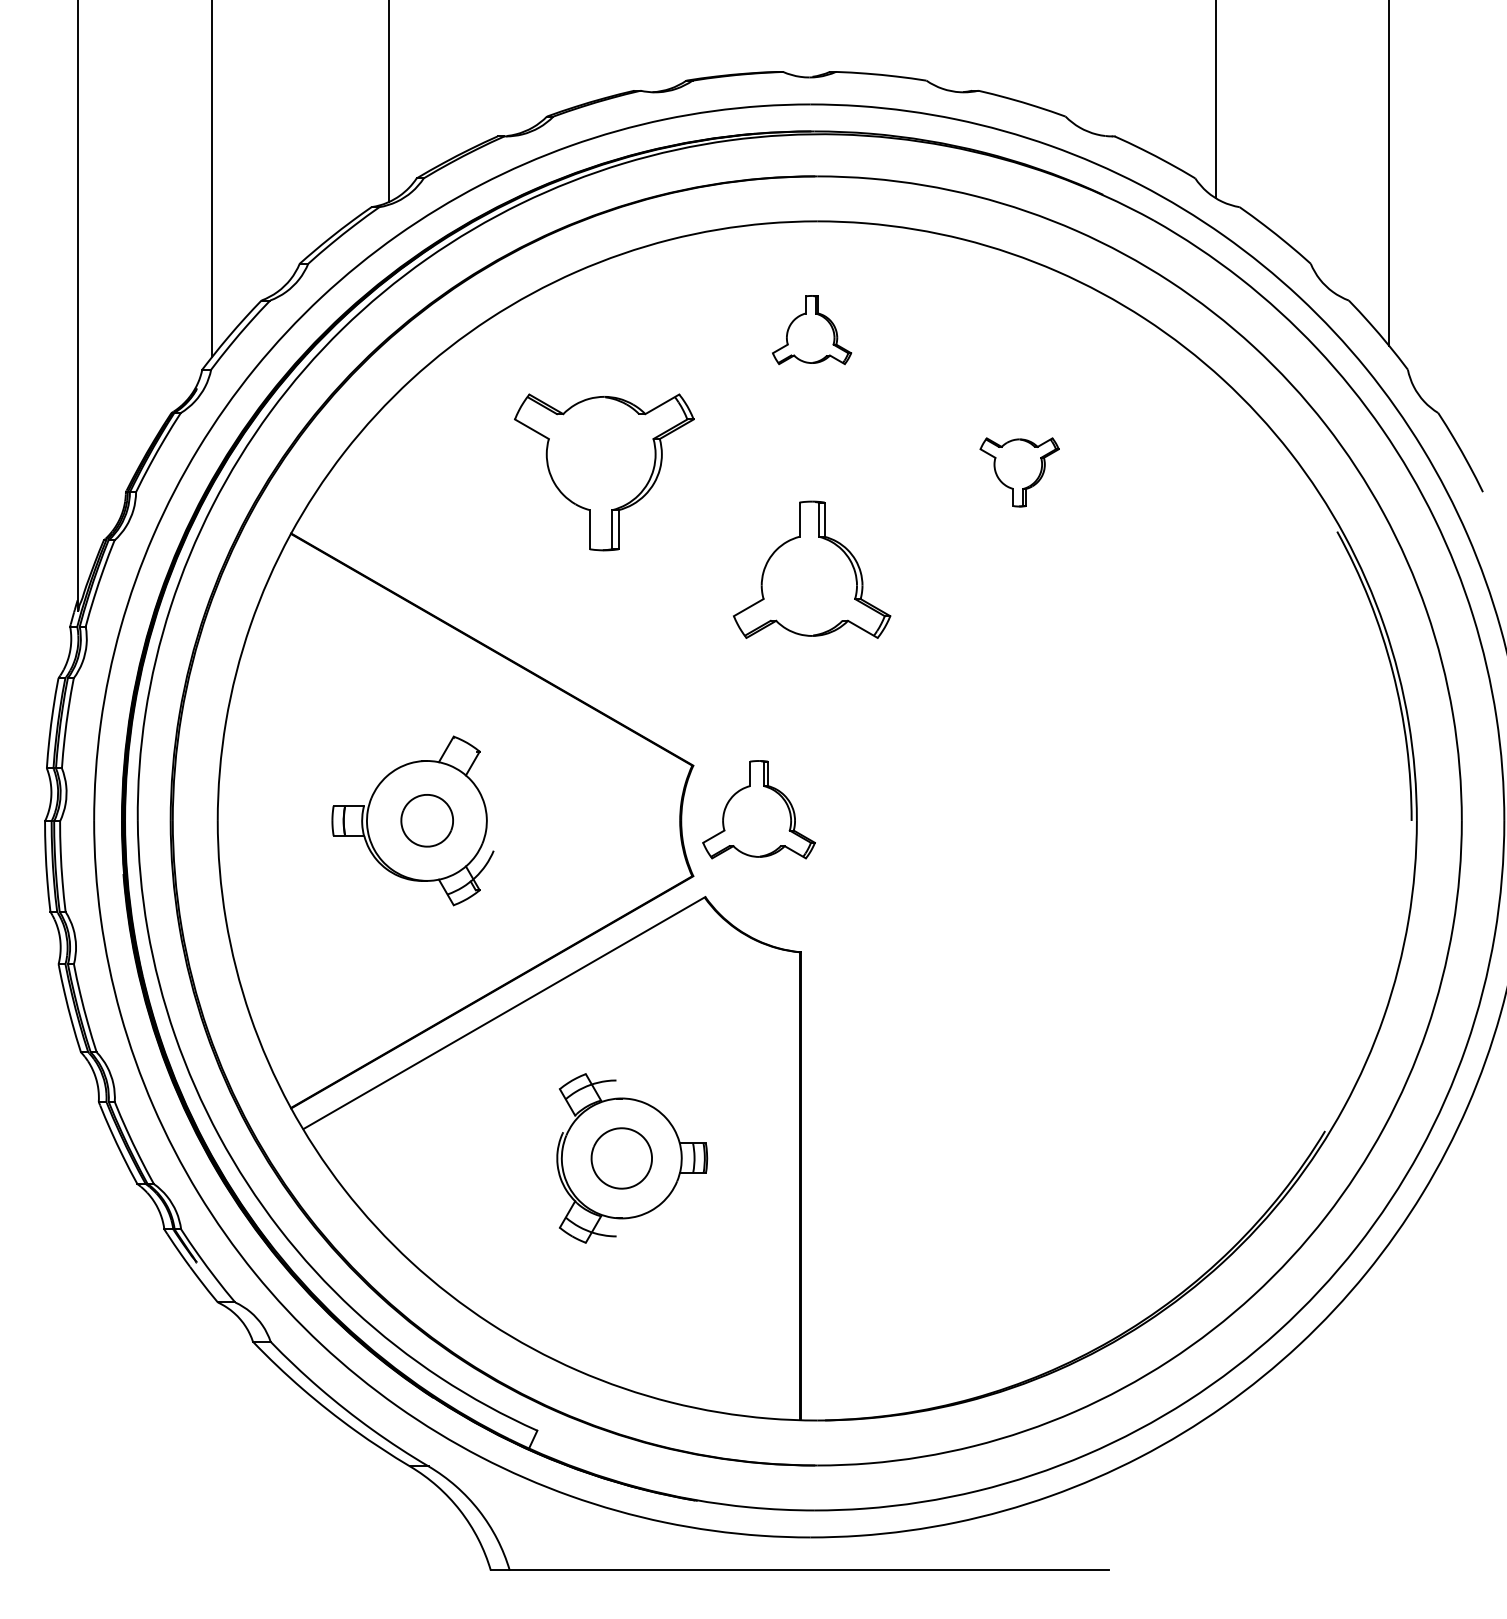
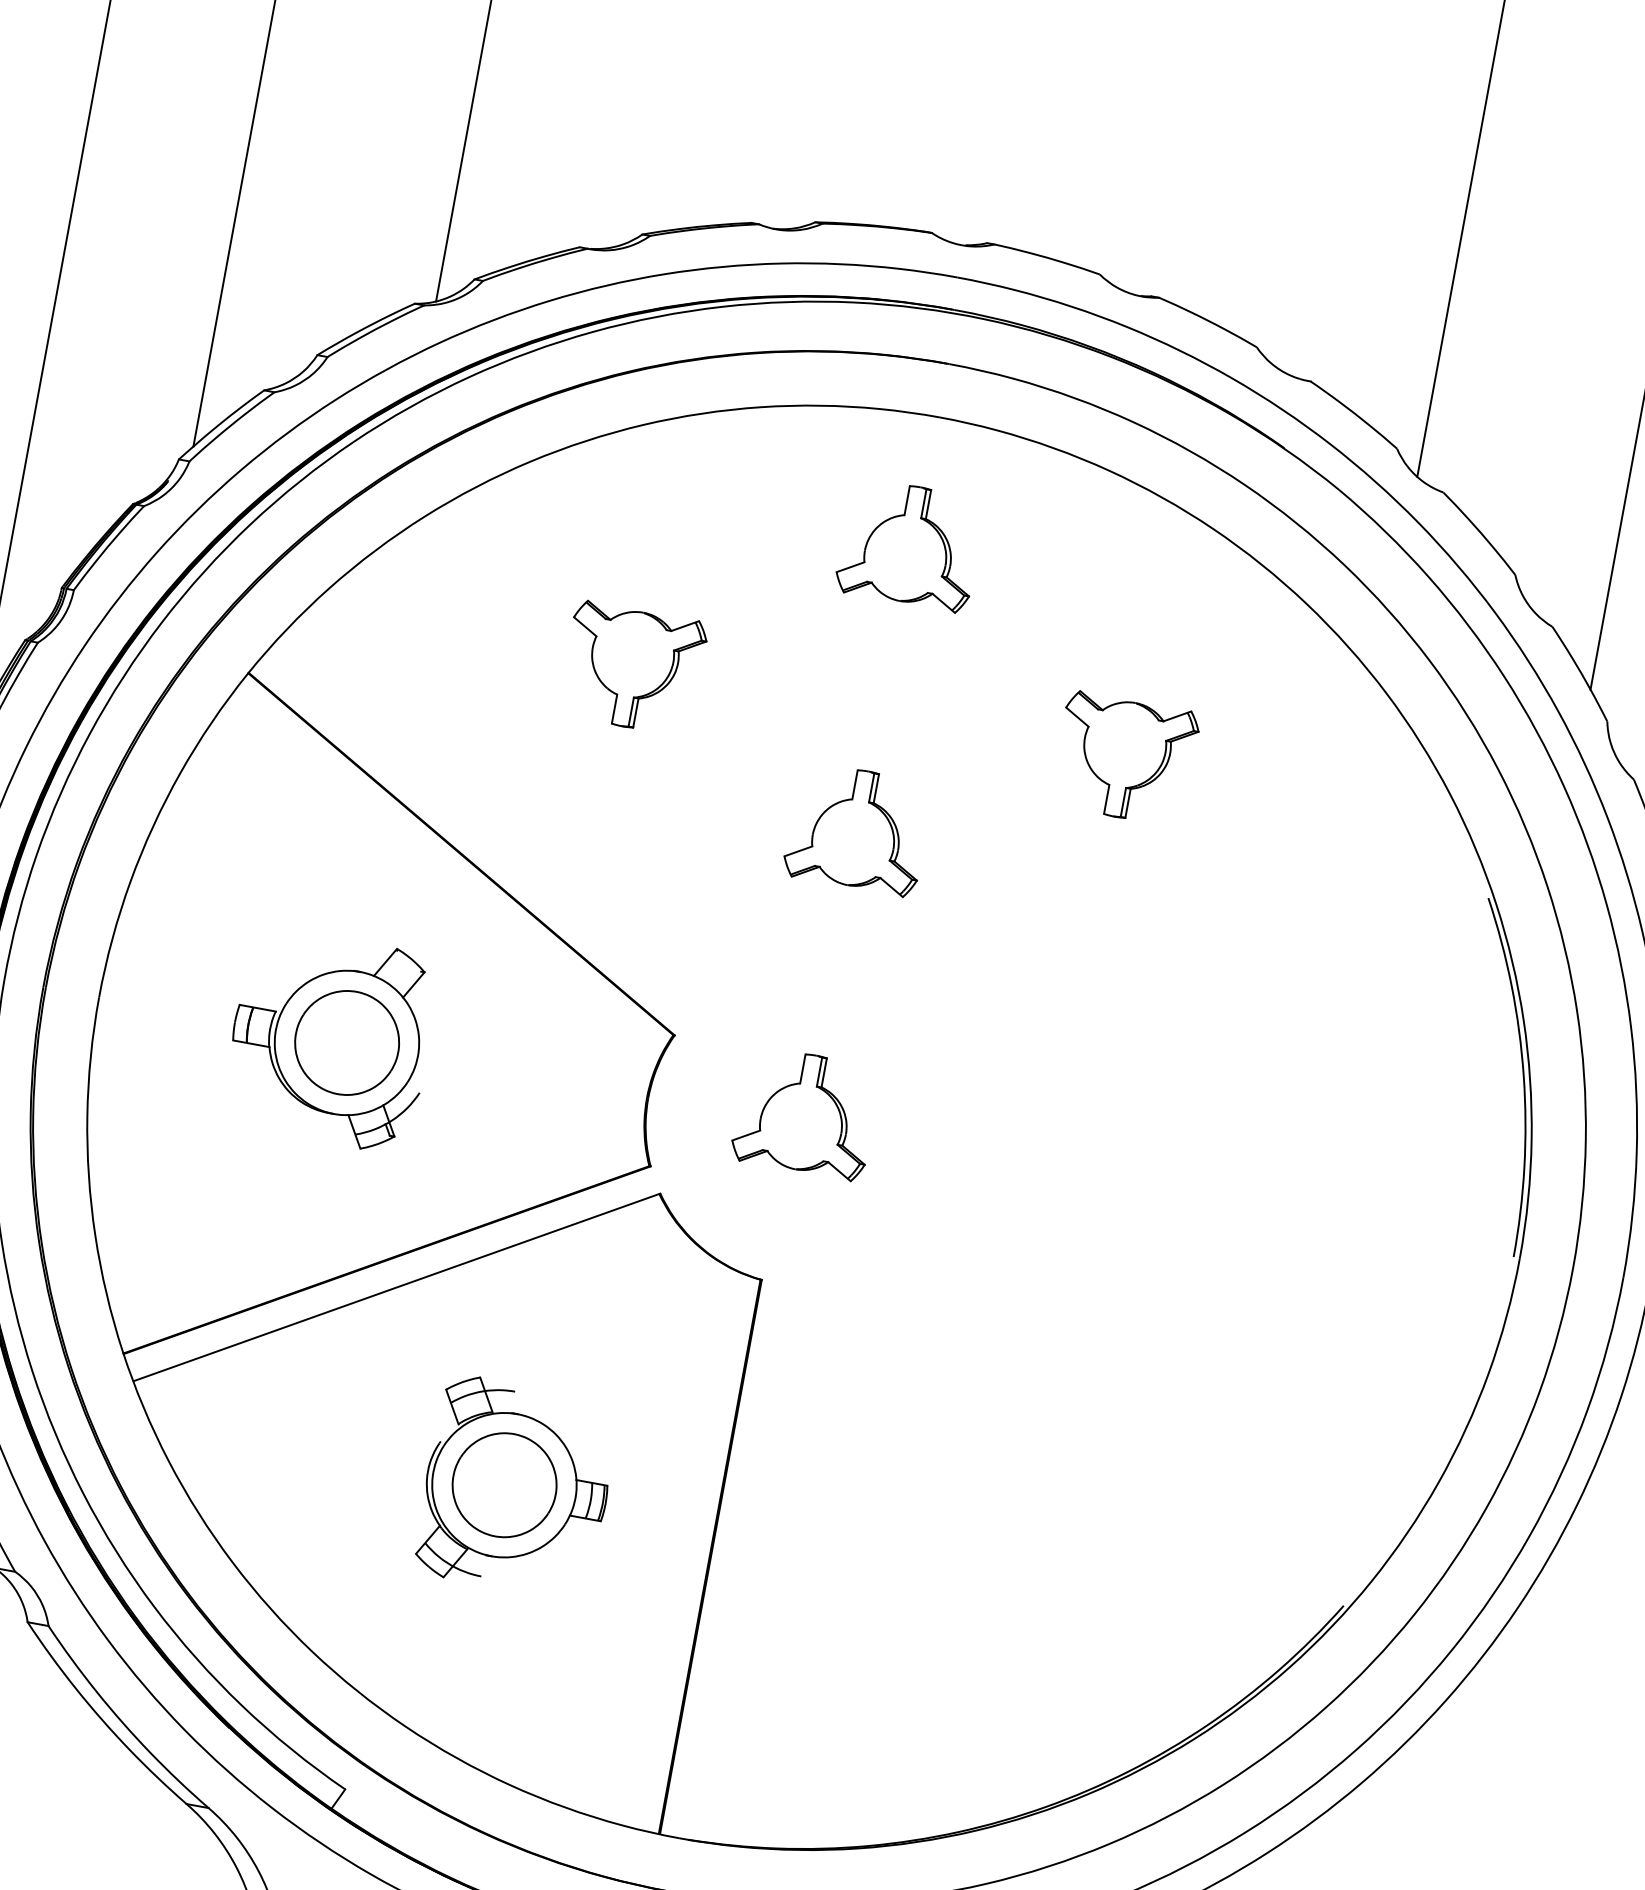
part: (811, 329) -> (909, 544), size x1.43
part: (604, 472) -> (633, 668), size x0.62
part: (1019, 472) -> (1124, 758), size x1.43
part: (811, 569) -> (857, 828), size x0.71
part: (758, 809) -> (805, 1113), moved
part: (427, 820) -> (347, 1042), size x1.67
part: (621, 1158) -> (504, 1485), size x1.43

